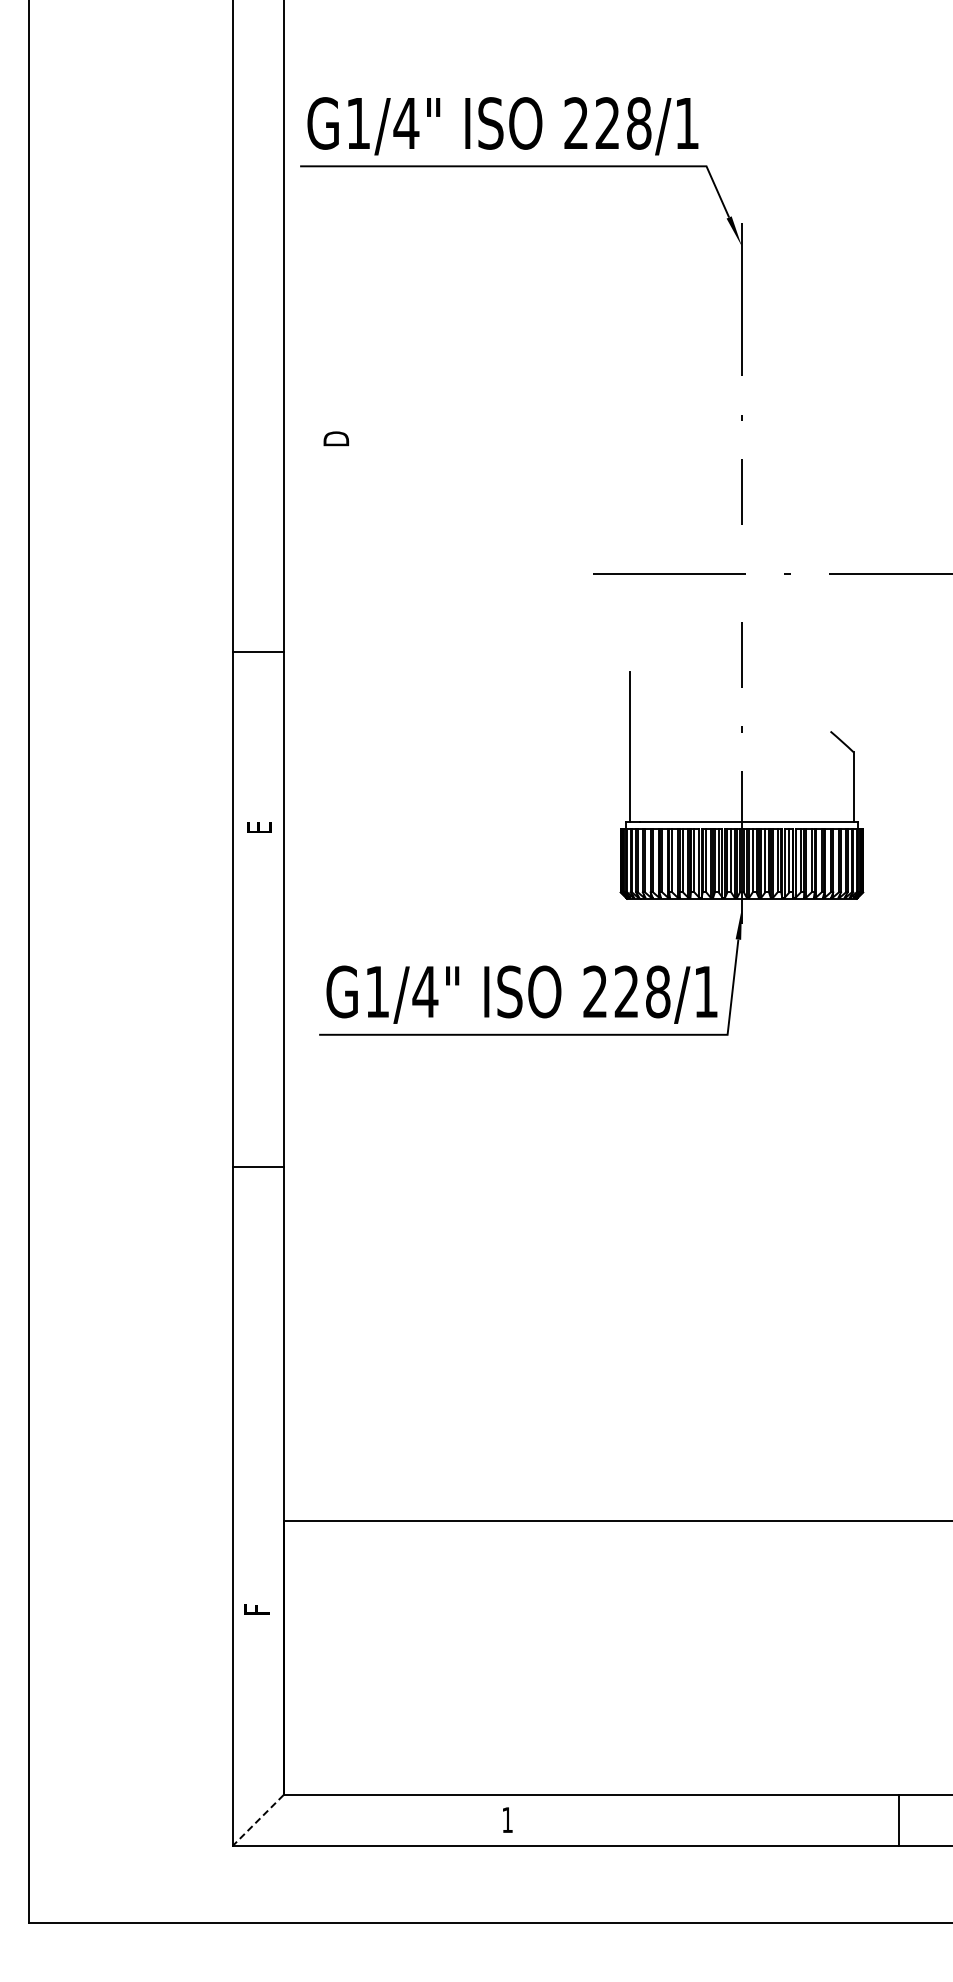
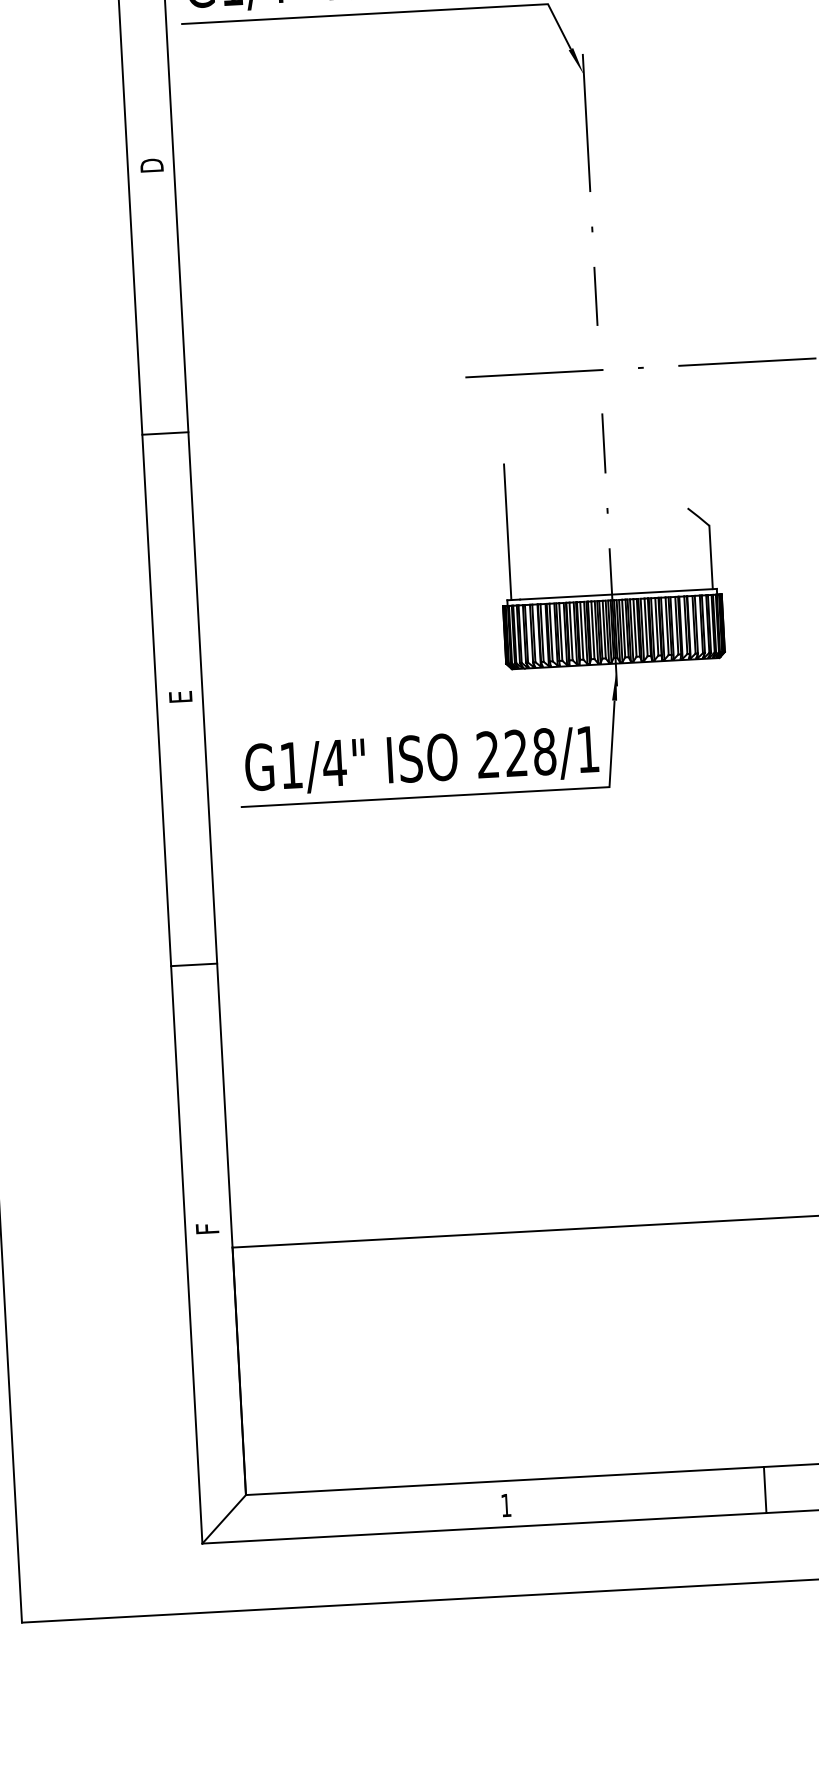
text: (336, 438) -> (152, 165), moved
line: (257, 651) -> (164, 433), moved
text: (259, 827) -> (180, 696), moved
line: (257, 1167) -> (193, 965), moved
text: (256, 1609) -> (206, 1228), moved
text: (507, 1819) -> (506, 1504), moved
line: (257, 1820) -> (223, 1519), dashed -> solid
line: (898, 1820) -> (765, 1489), moved

